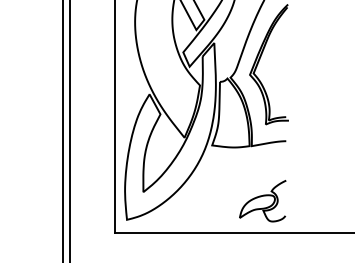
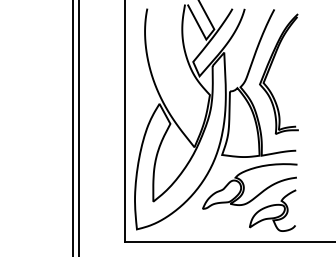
part: (239, 176) -> (249, 186), added

